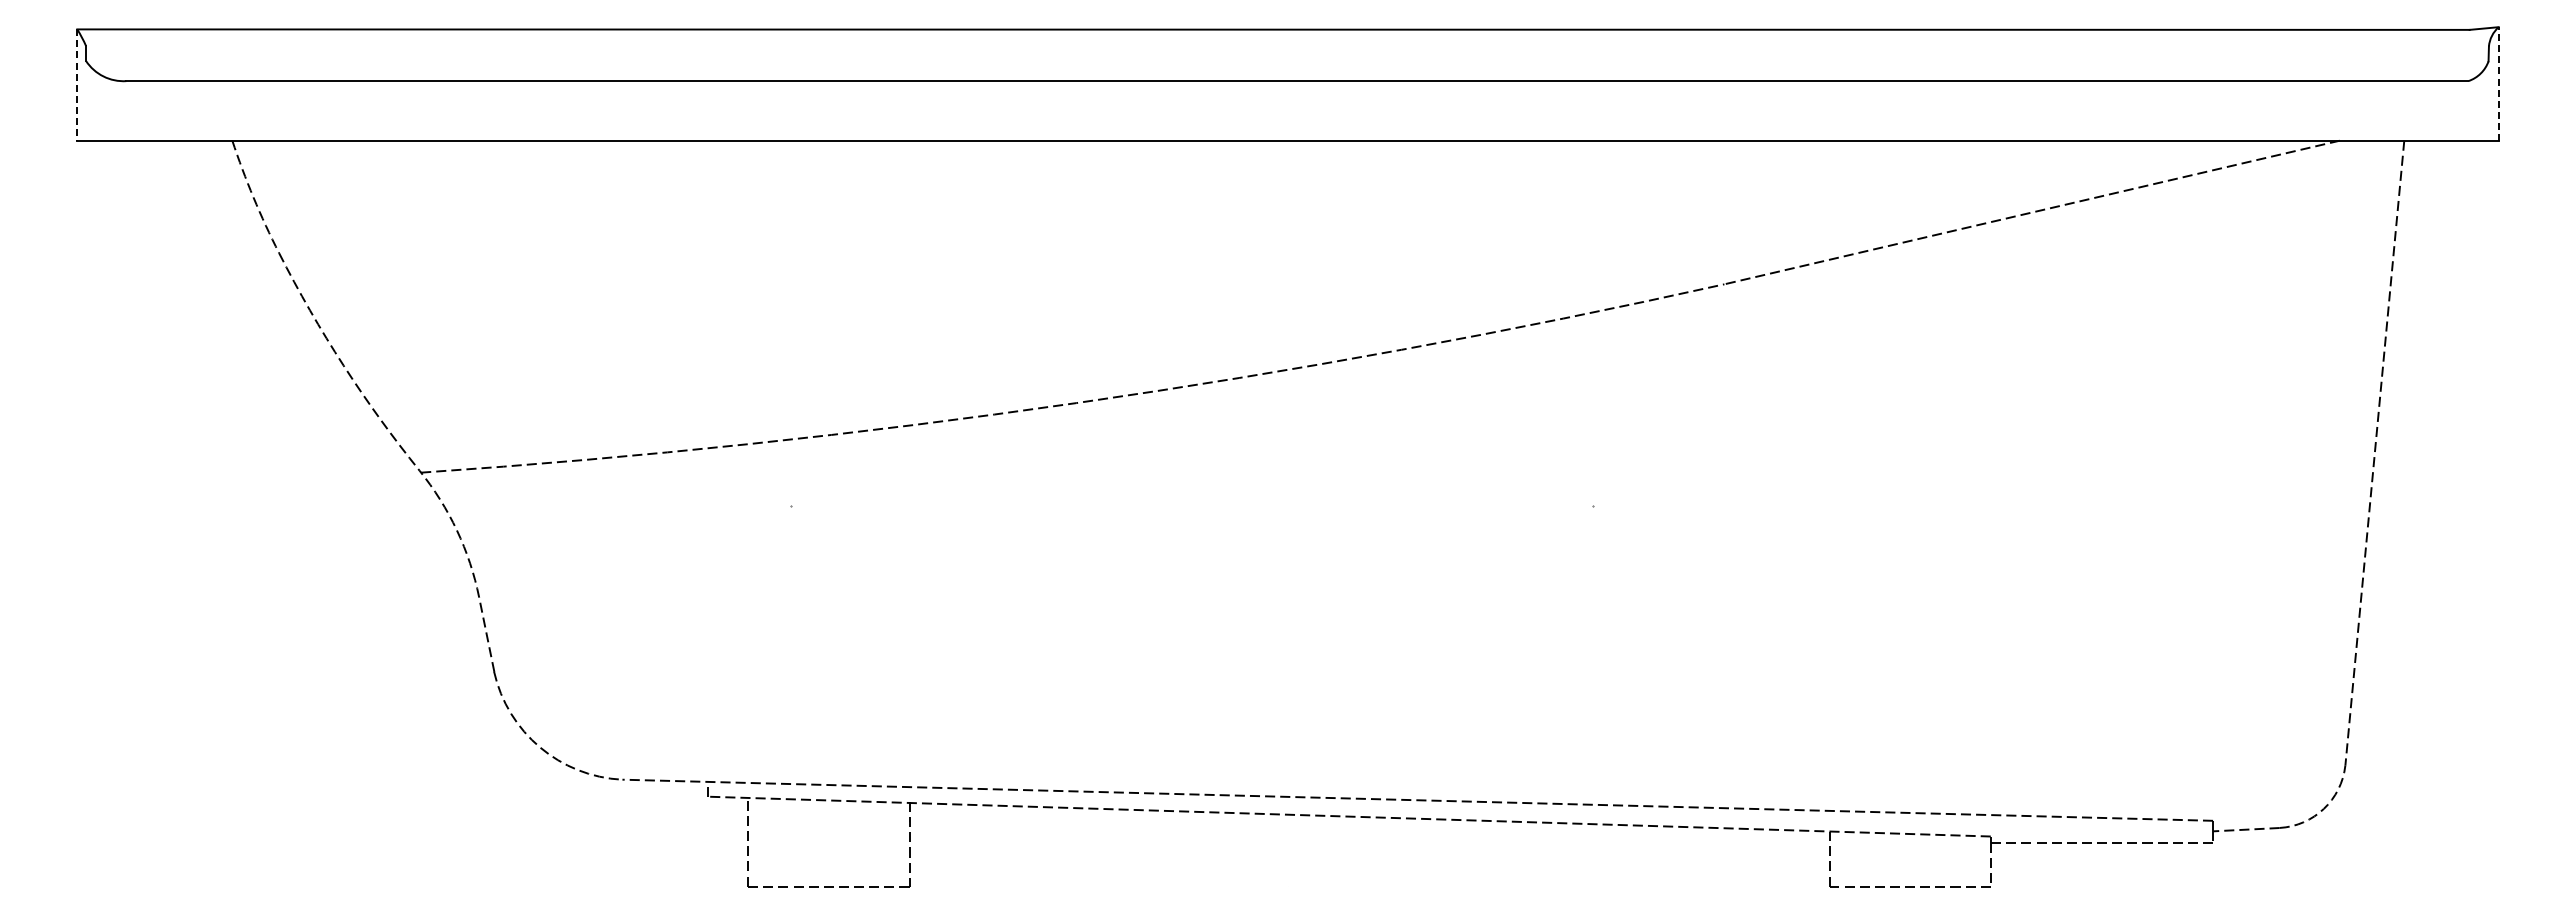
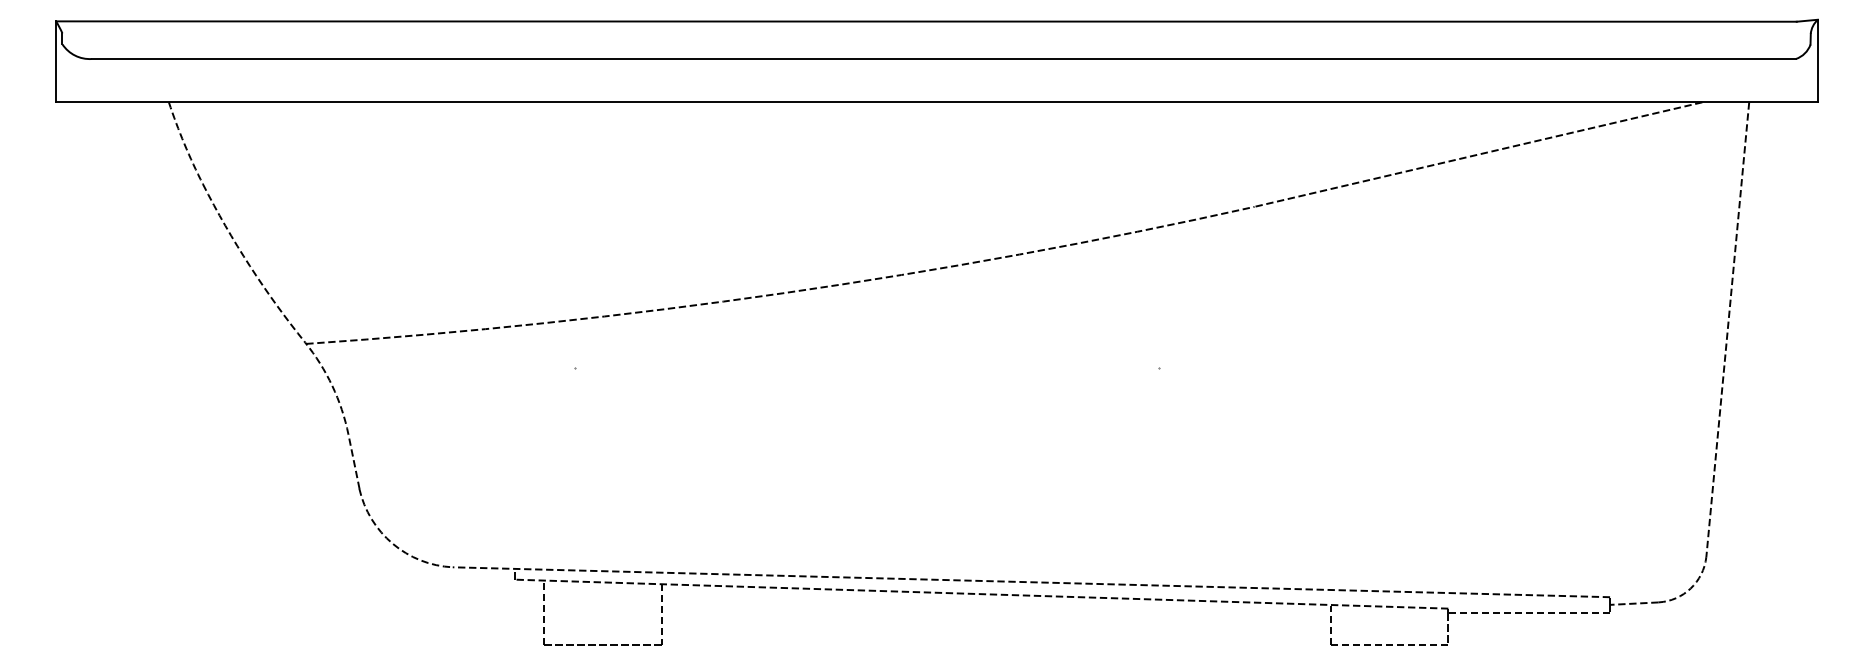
line: (2498, 83) -> (1817, 60), dashed -> solid
line: (77, 85) -> (56, 62), dashed -> solid

